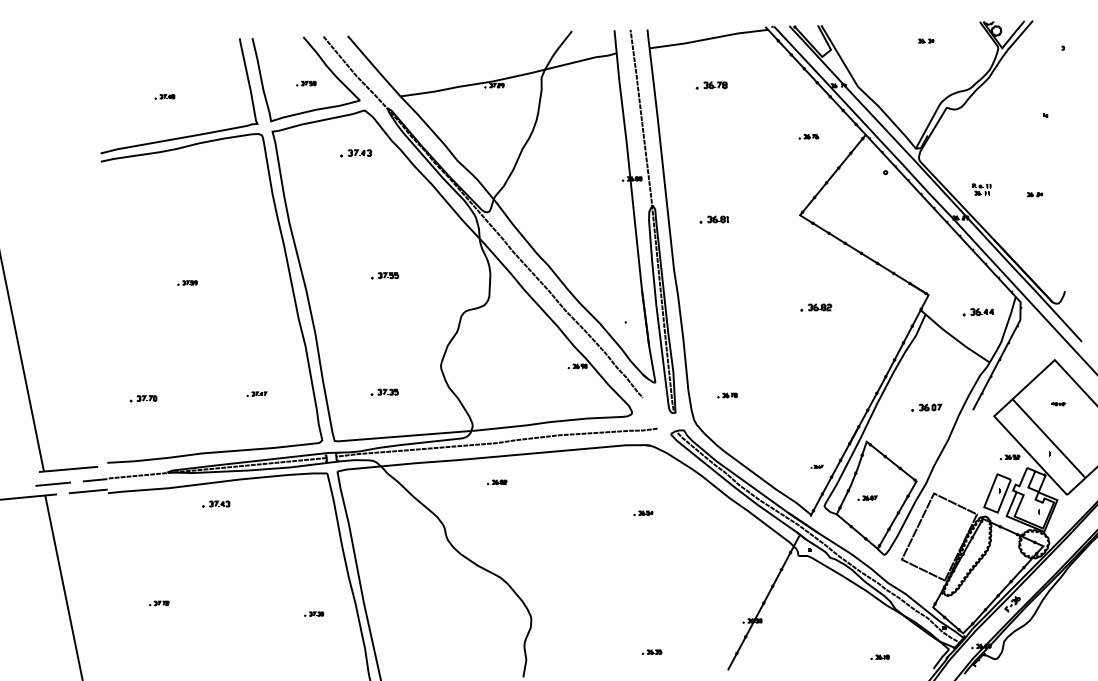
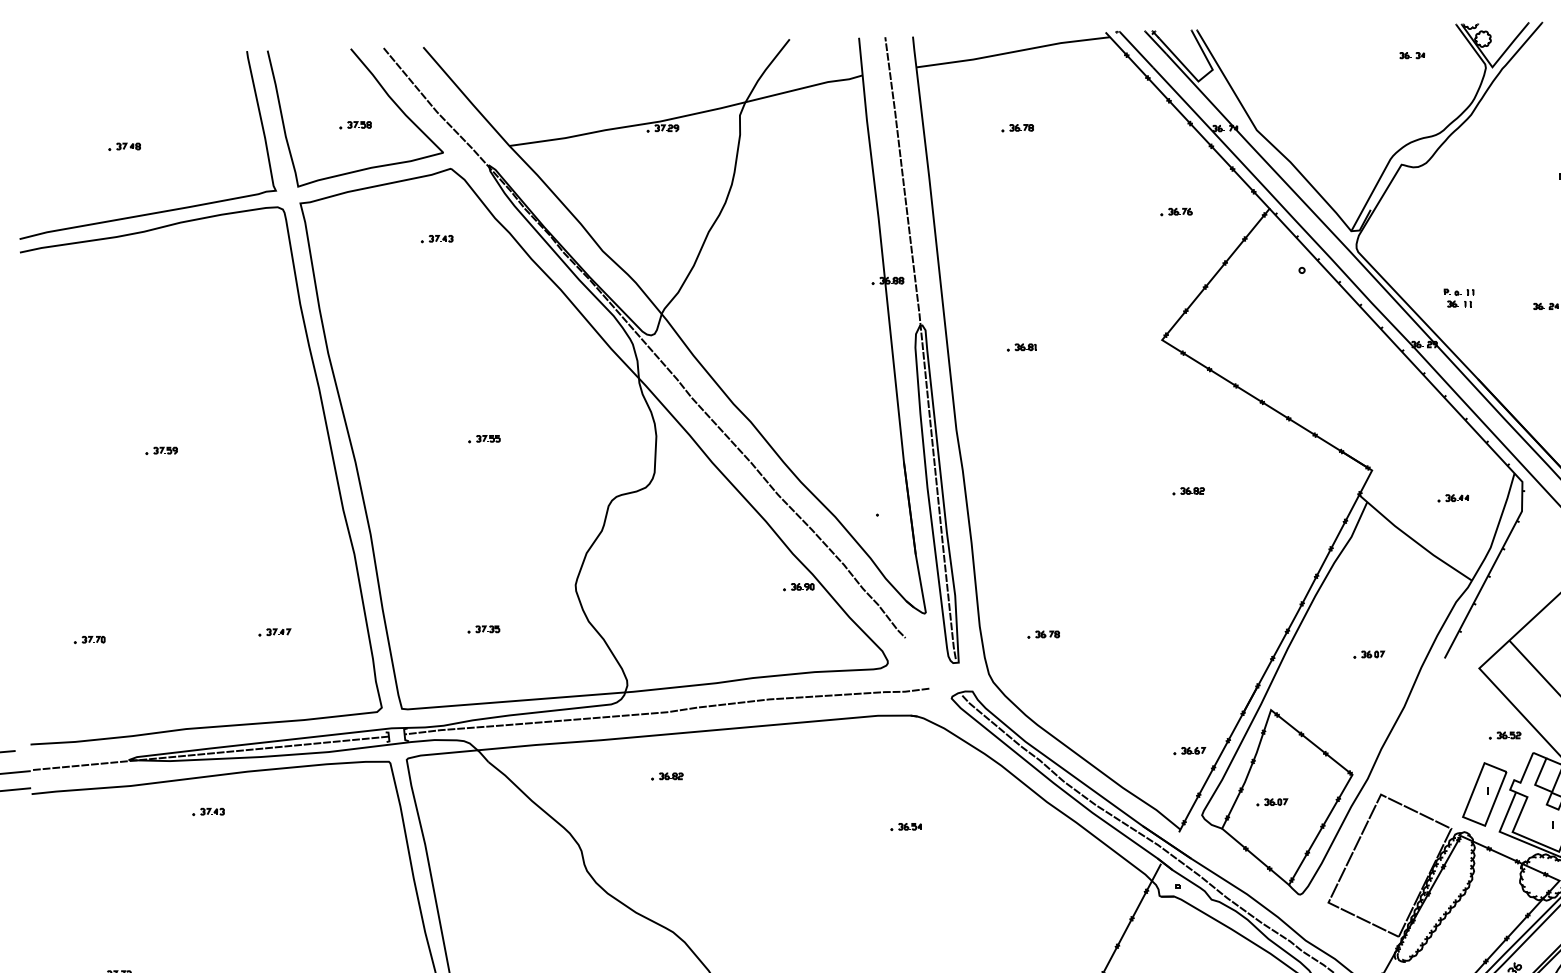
part: (926, 40) -> (1412, 54), moved
part: (711, 85) -> (1017, 128), size x0.62
part: (356, 153) -> (437, 239), size x0.62
part: (713, 219) -> (1020, 346), size x0.62
part: (385, 275) -> (484, 438), size x0.71
part: (816, 307) -> (1189, 490), size x0.62
part: (978, 311) -> (1453, 497), size x0.62
part: (384, 392) -> (483, 629), size x0.71
part: (143, 398) -> (89, 639), size x0.71
part: (926, 407) -> (1368, 654), size x0.62
part: (816, 466) -> (1189, 750), size x1.67
part: (216, 503) -> (208, 810), size x0.71

